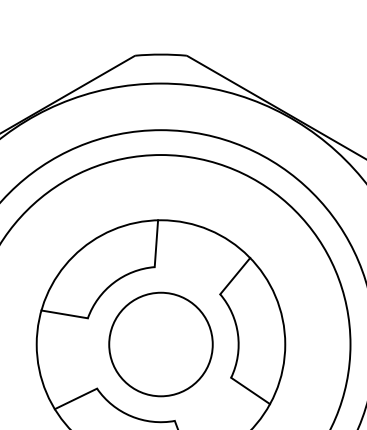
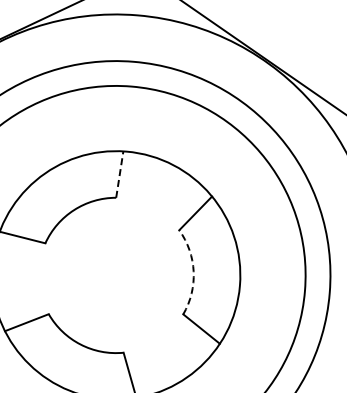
line: (156, 243) -> (119, 174), solid -> dashed
arc: (238, 334) -> (194, 271), solid -> dashed
circle: (160, 344) -> (115, 275), removed

